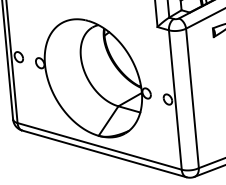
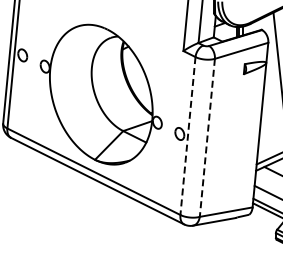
line: (192, 98) -> (207, 138), solid -> dashed
line: (175, 100) -> (187, 136), solid -> dashed

